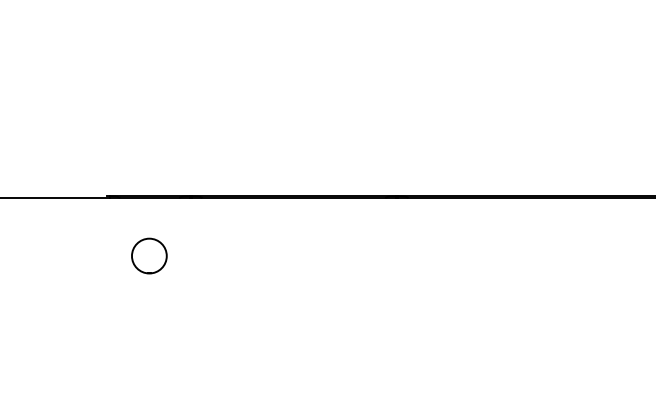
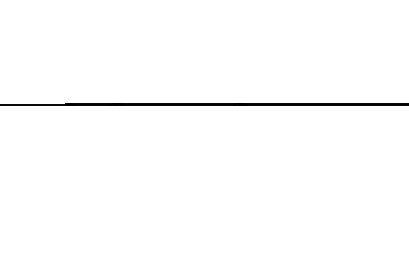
part: (149, 254) -> (91, 139), removed

